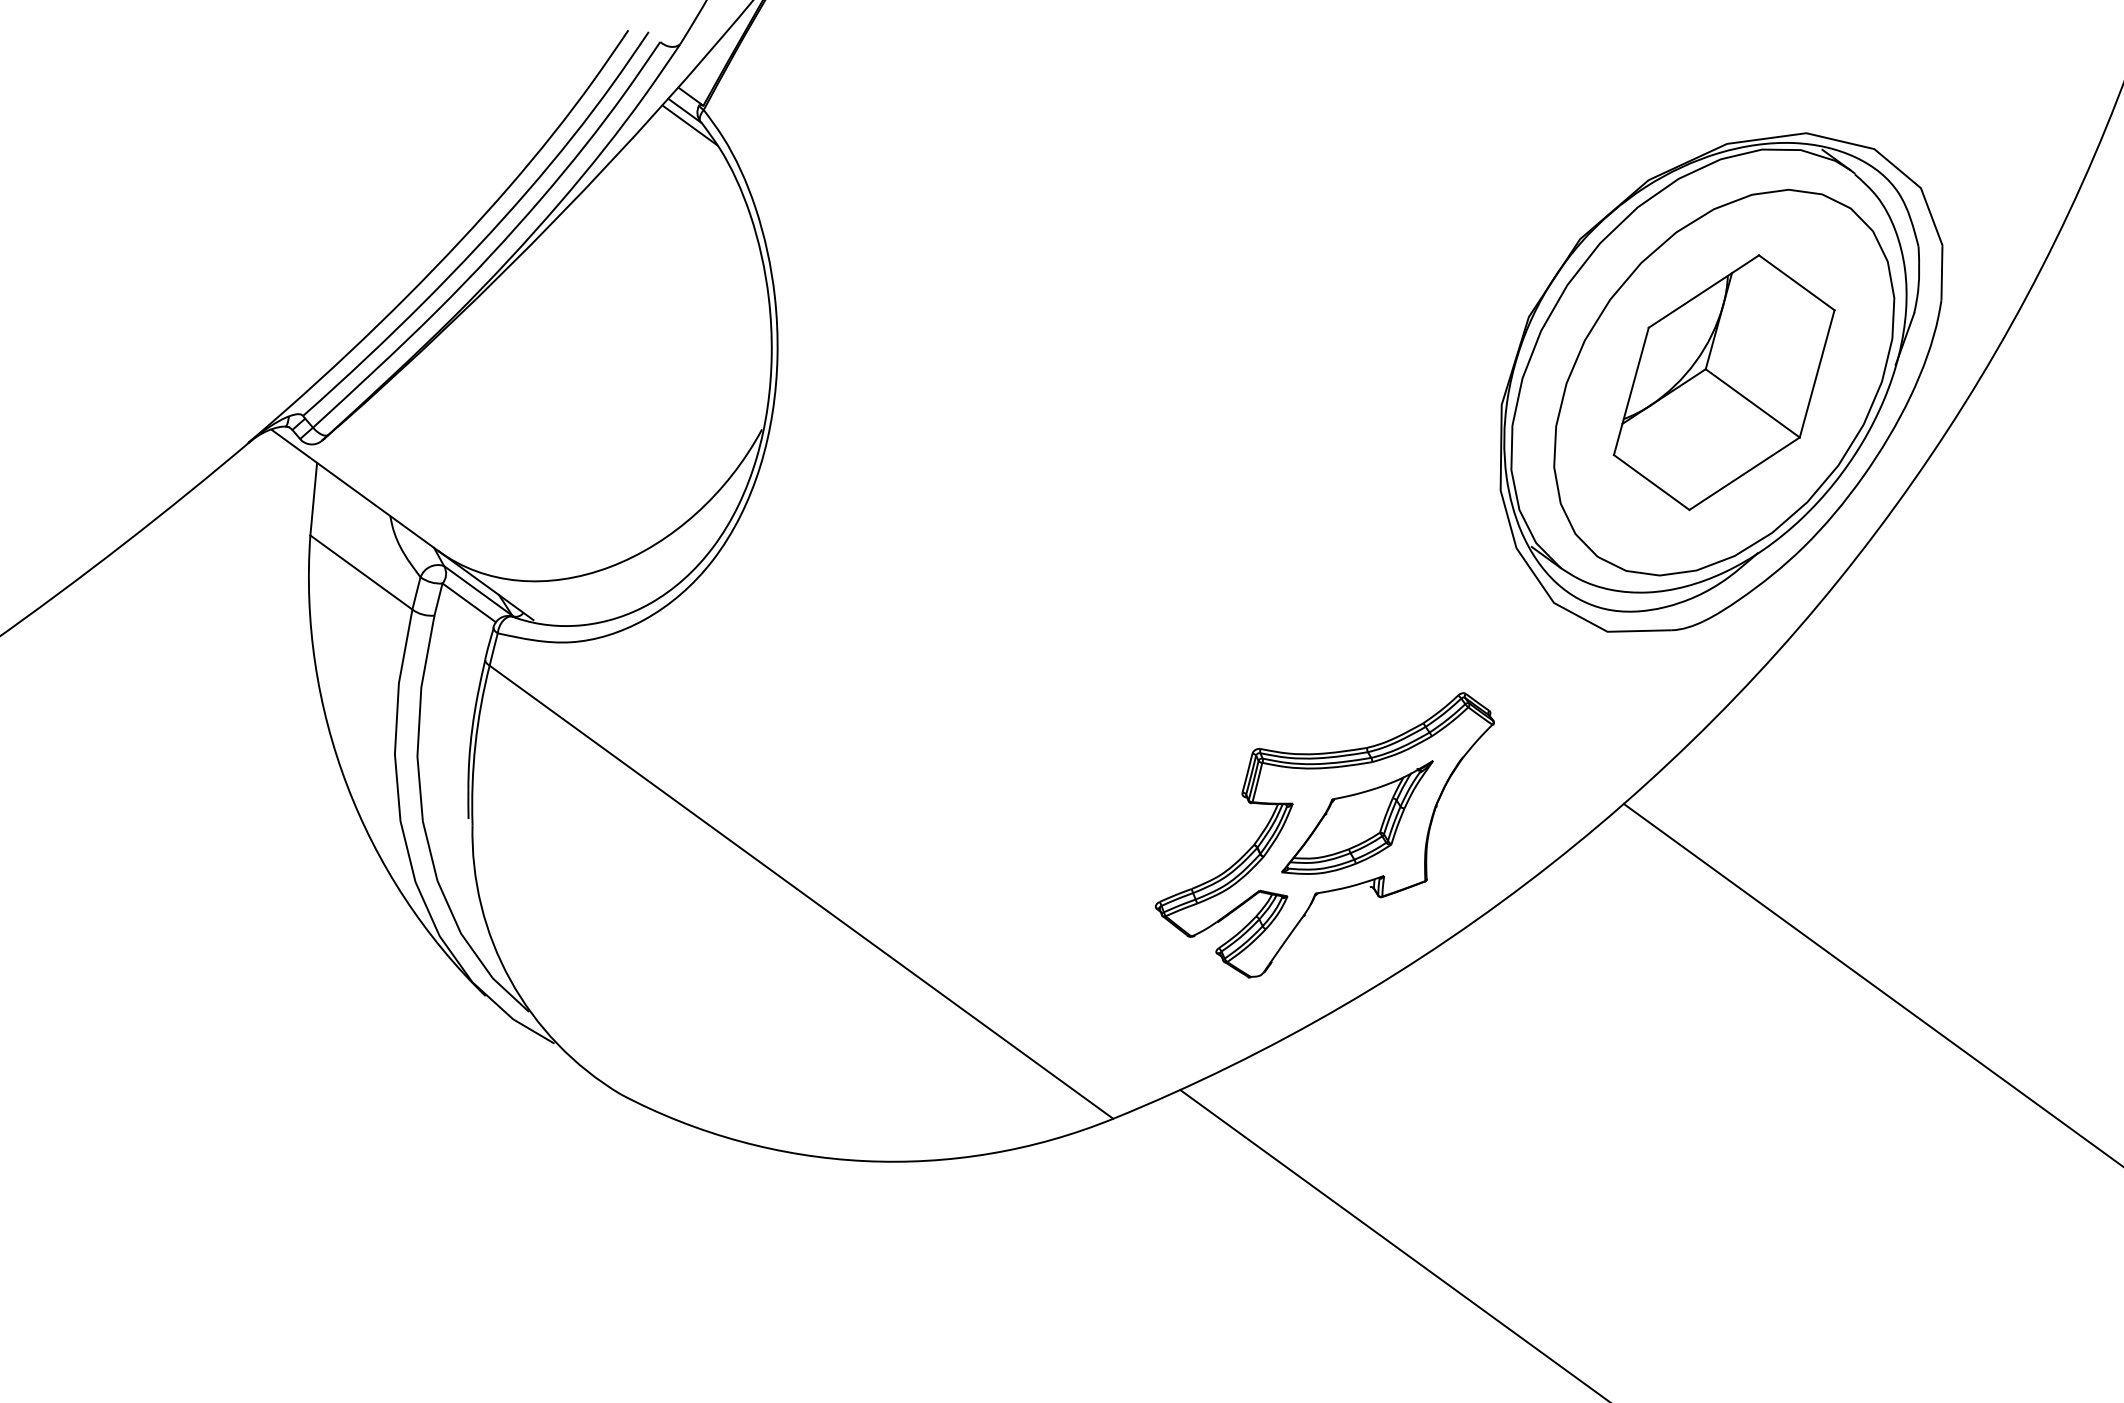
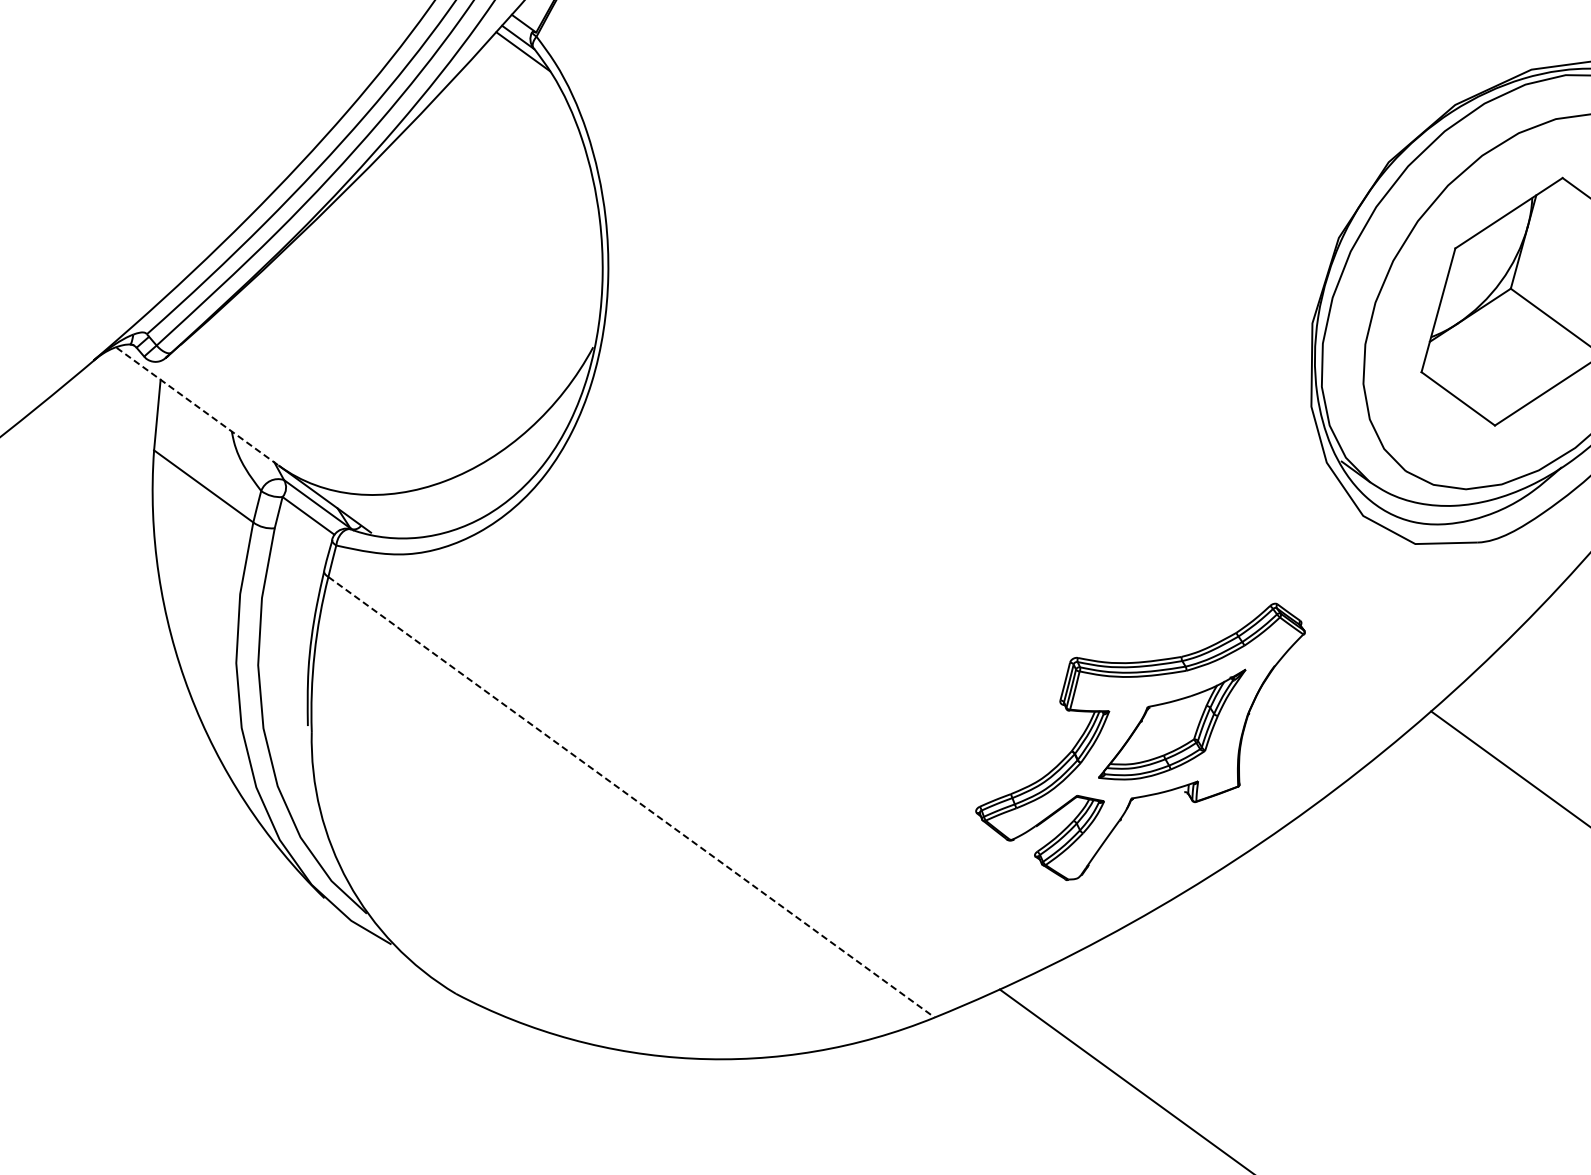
line: (355, 491) -> (197, 407), solid -> dashed
line: (801, 892) -> (631, 797), solid -> dashed

